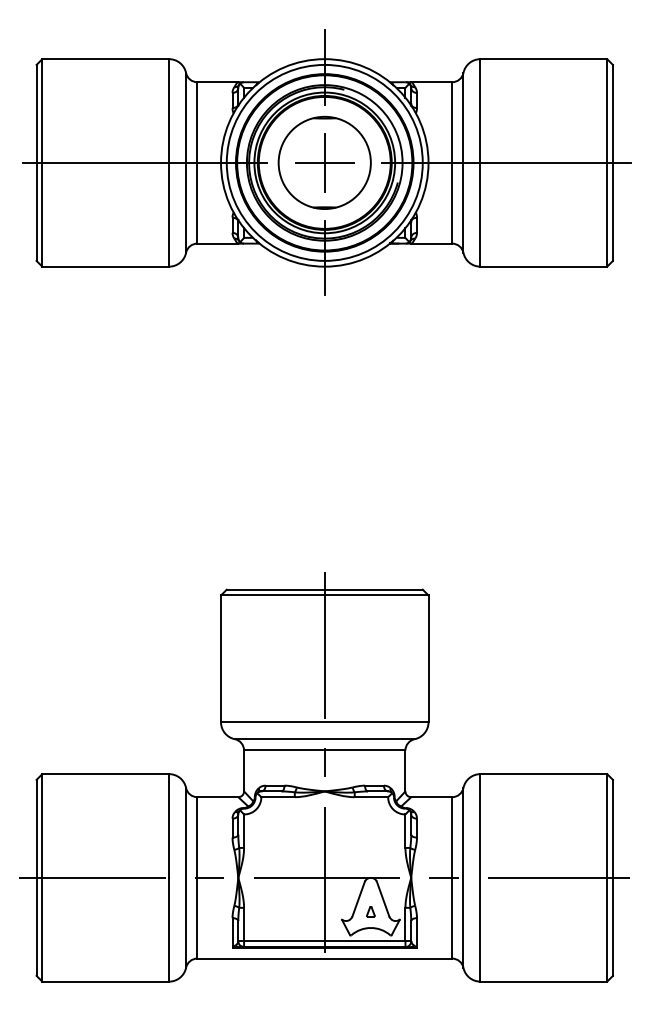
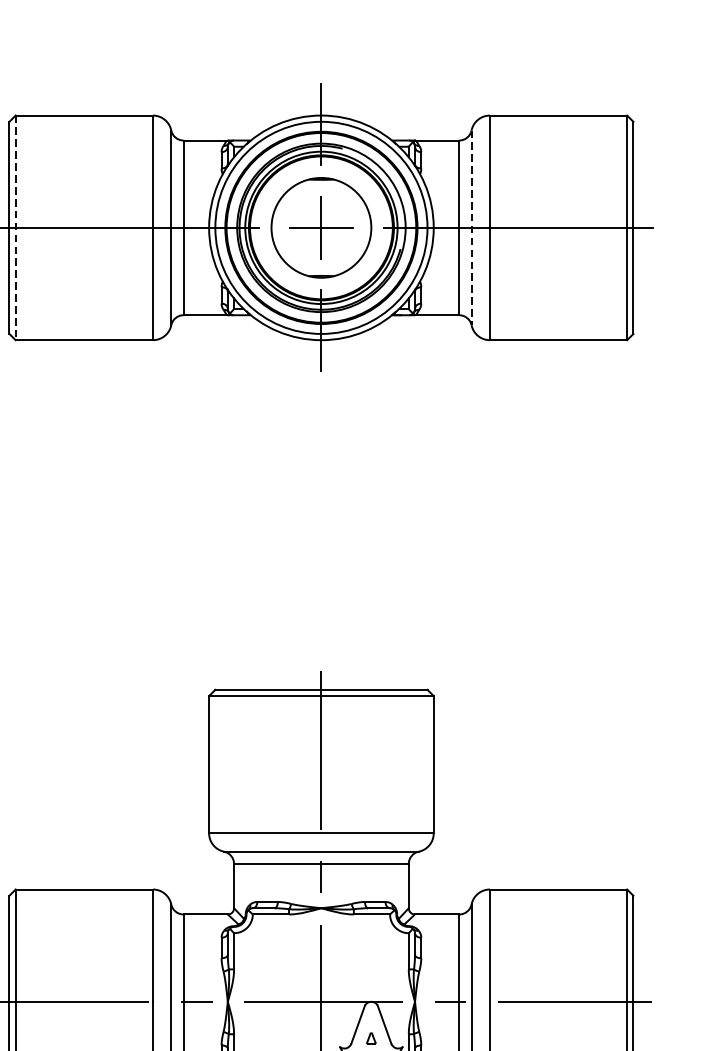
line: (42, 162) -> (15, 227), solid -> dashed
line: (463, 162) -> (471, 227), solid -> dashed

